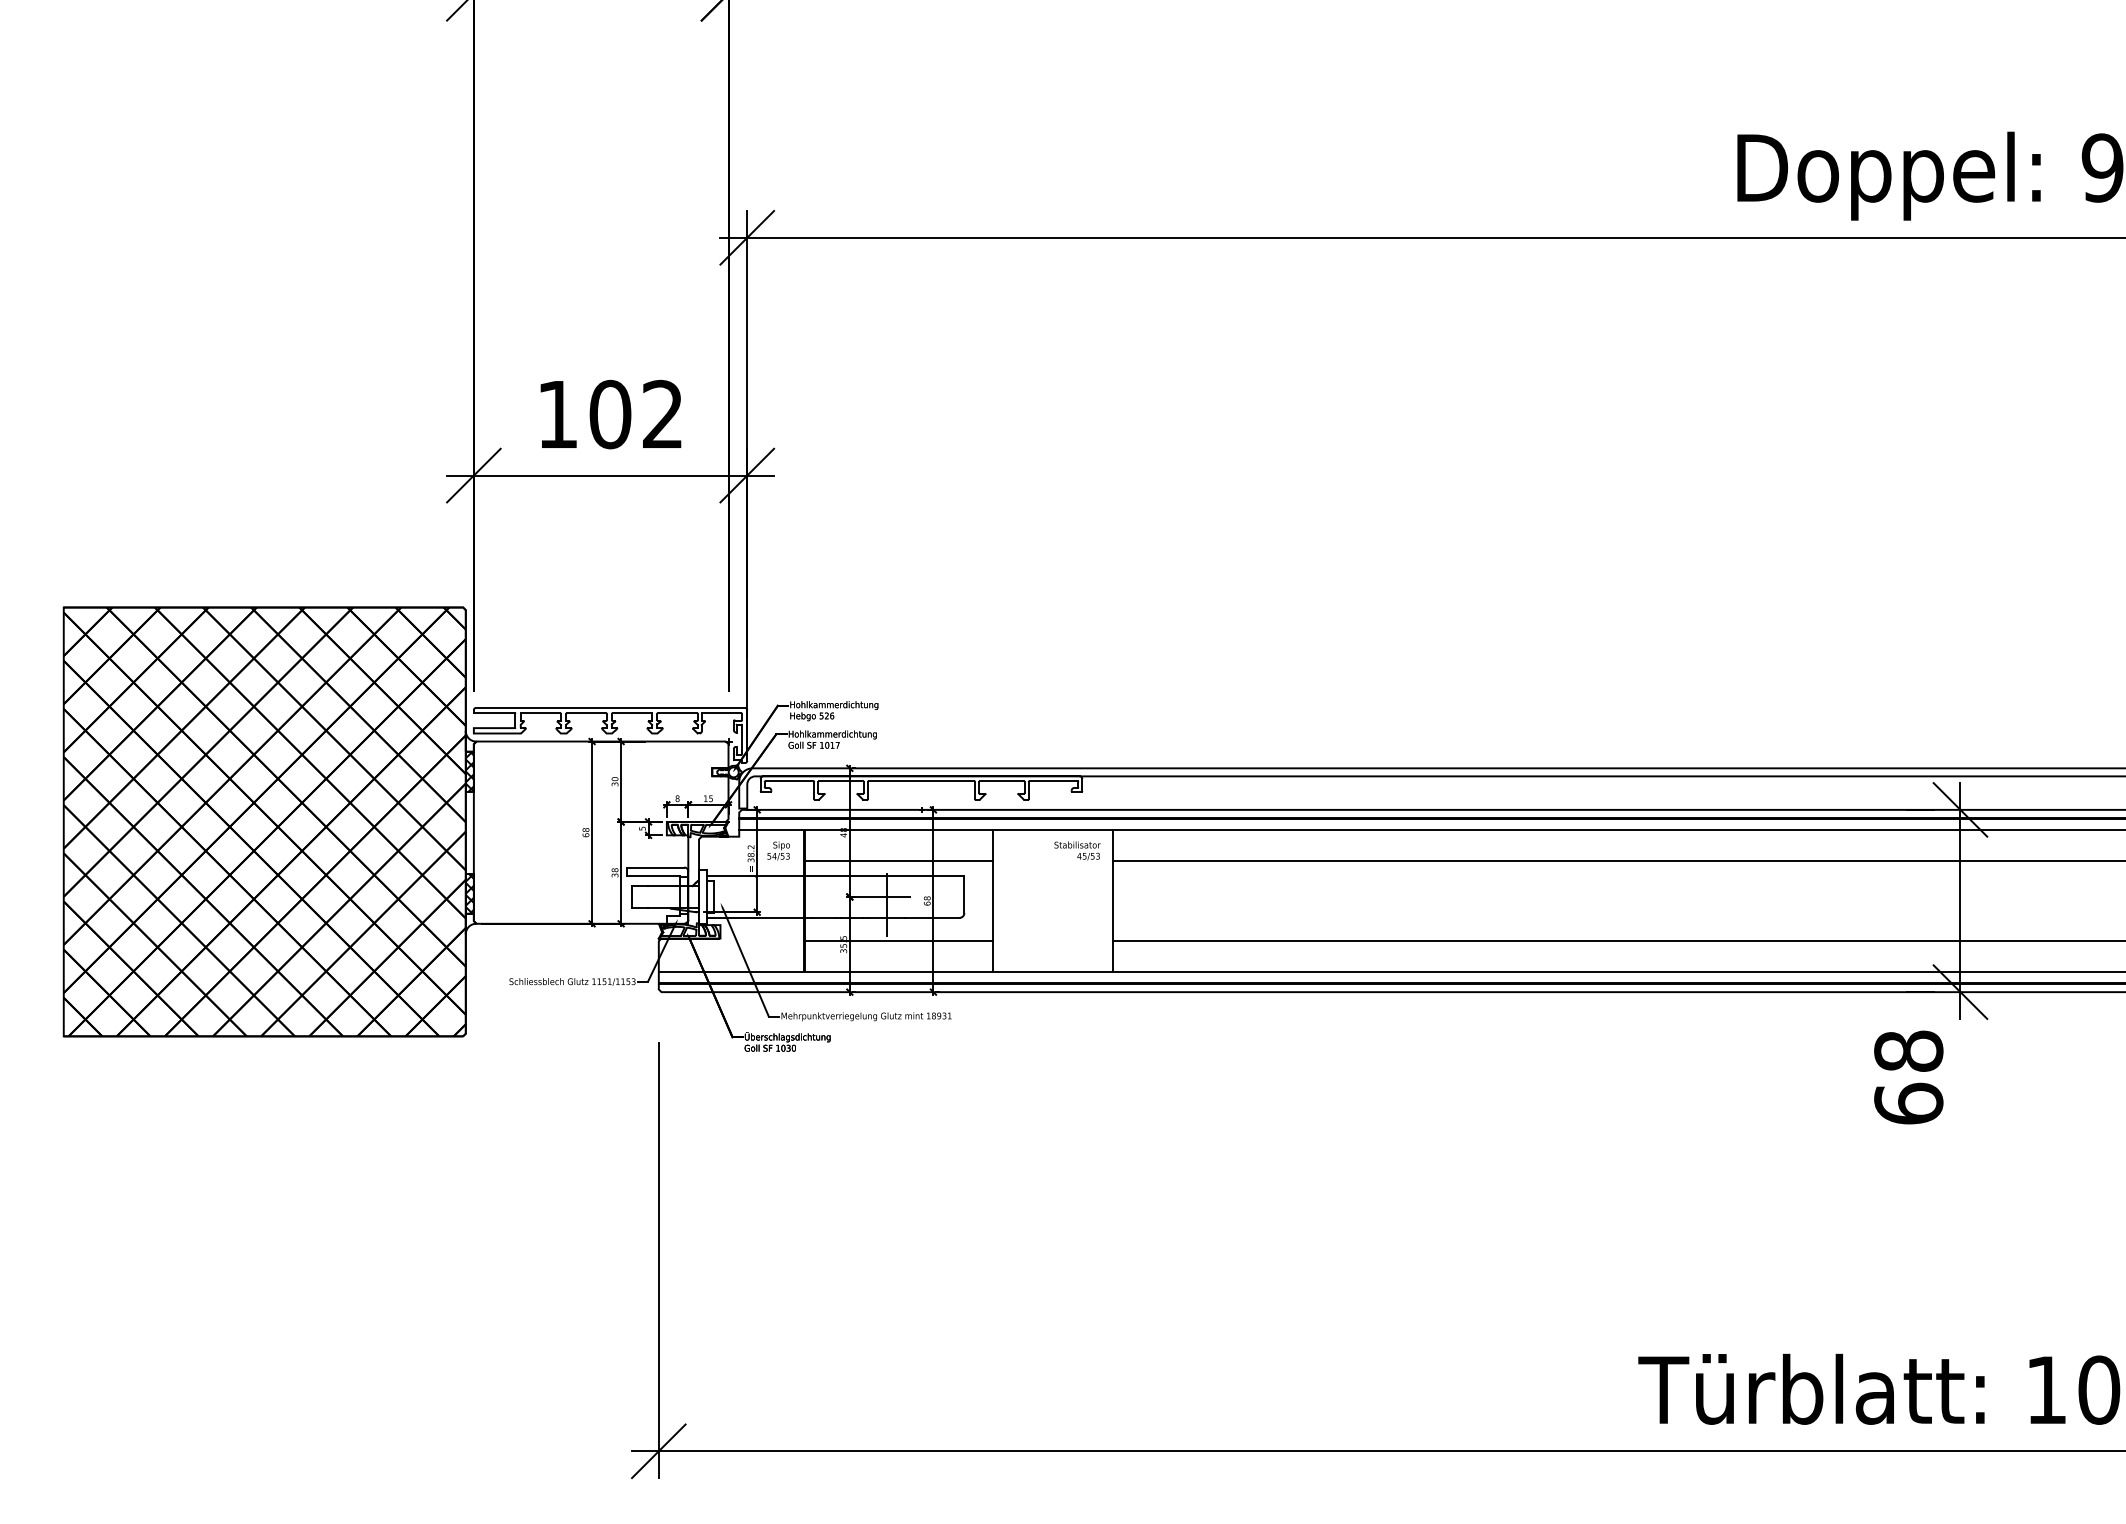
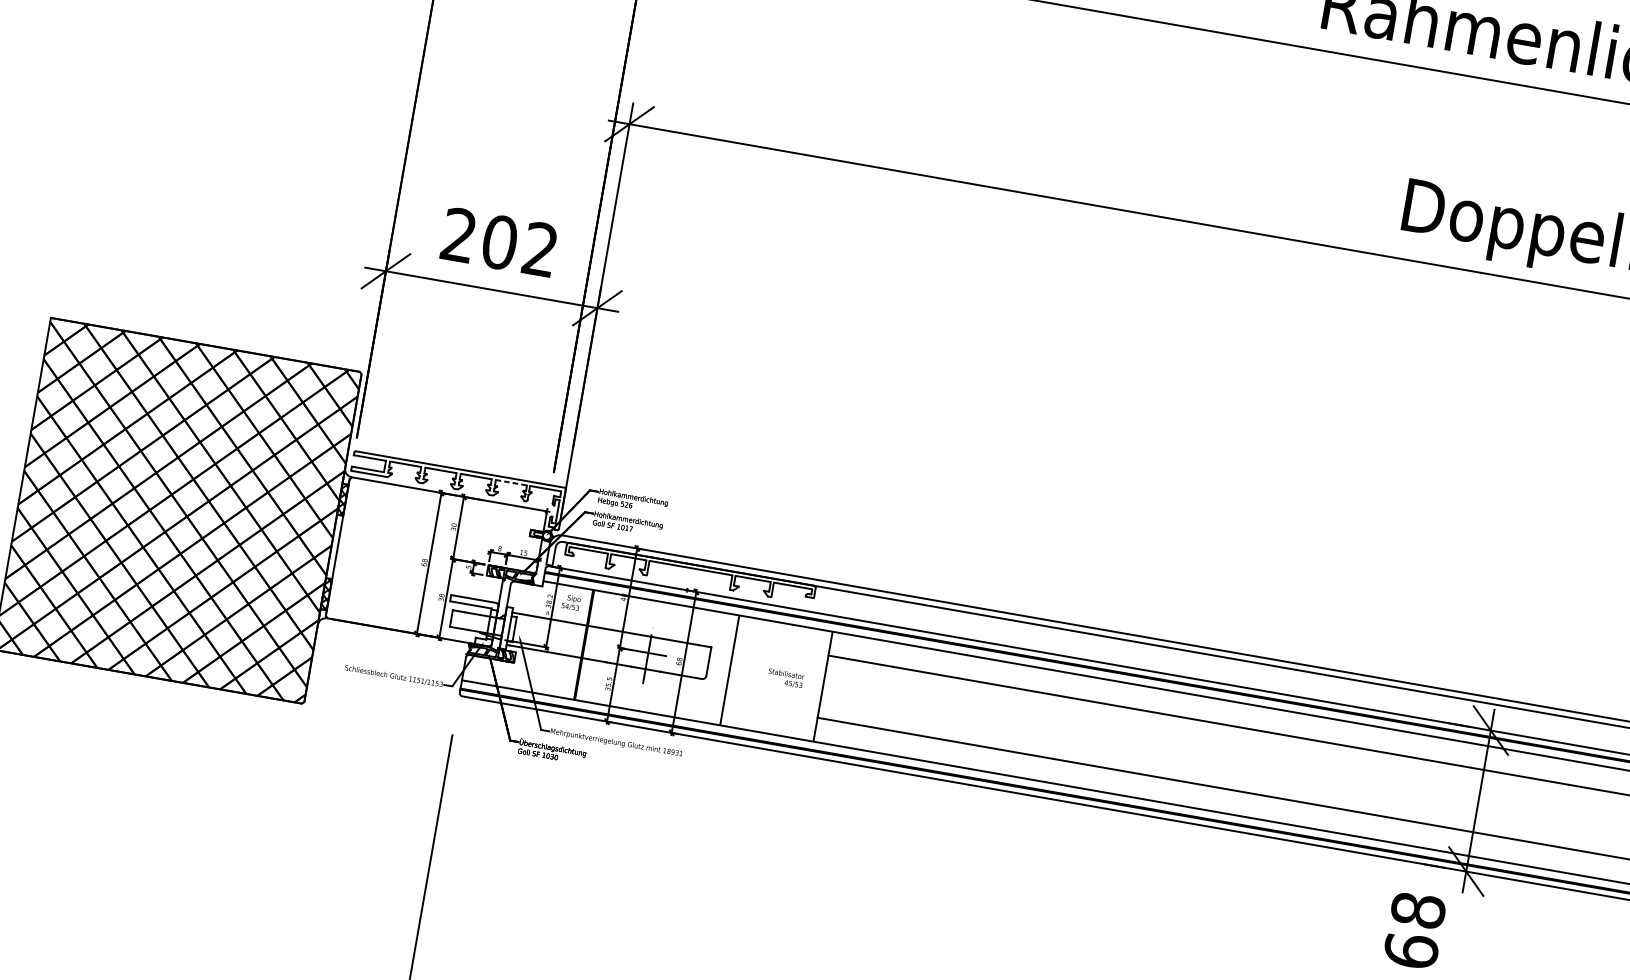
text: (556, 413) -> (458, 234), 102 -> 202
line: (677, 713) -> (511, 482), solid -> dashed
text: (1077, 850) -> (785, 678), moved
line: (898, 860) -> (662, 626), removed
line: (898, 941) -> (651, 689), removed

